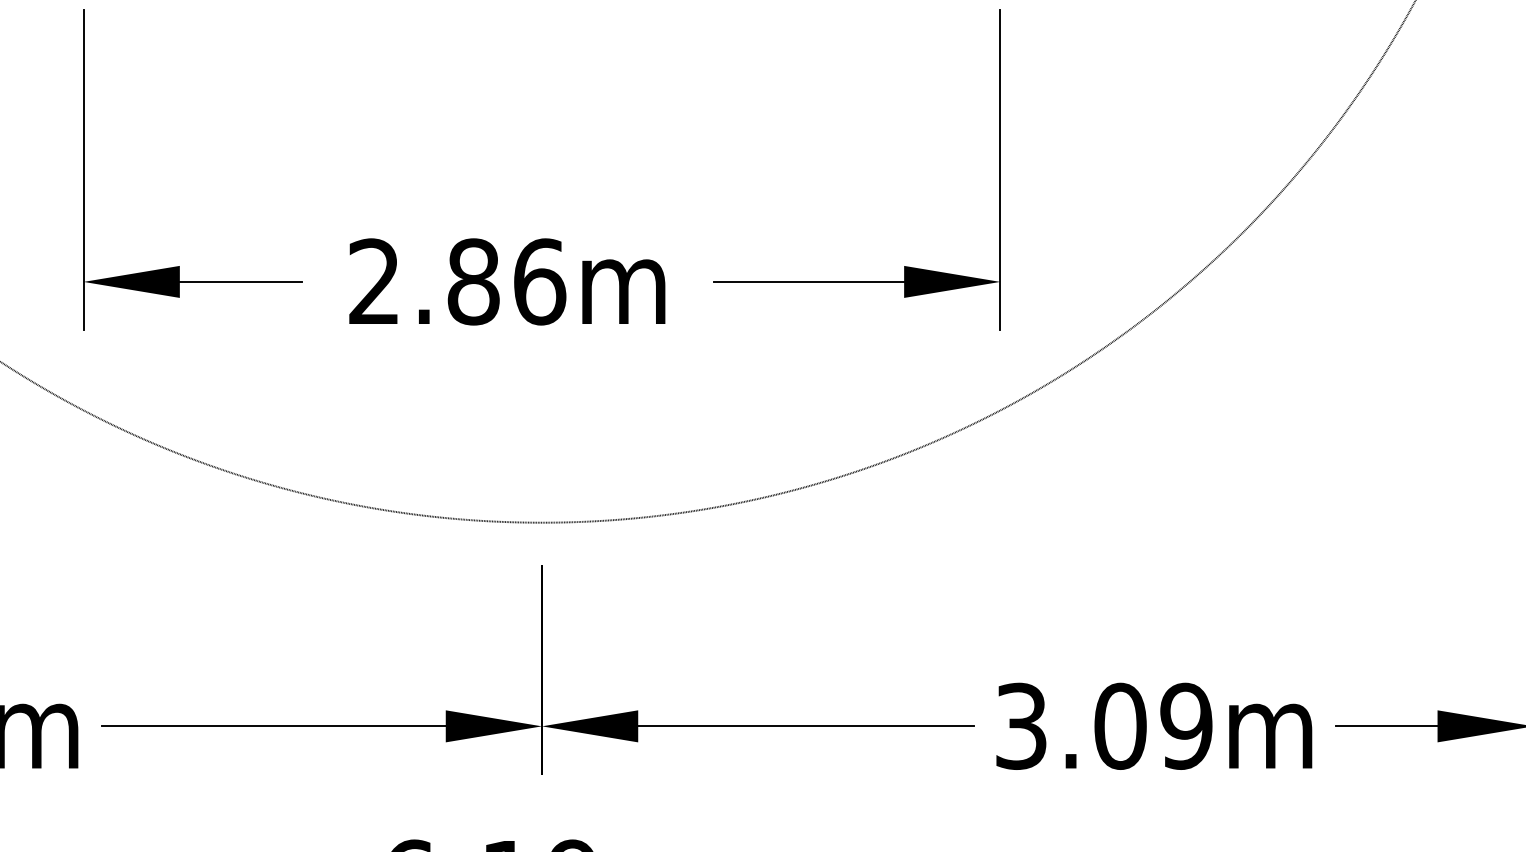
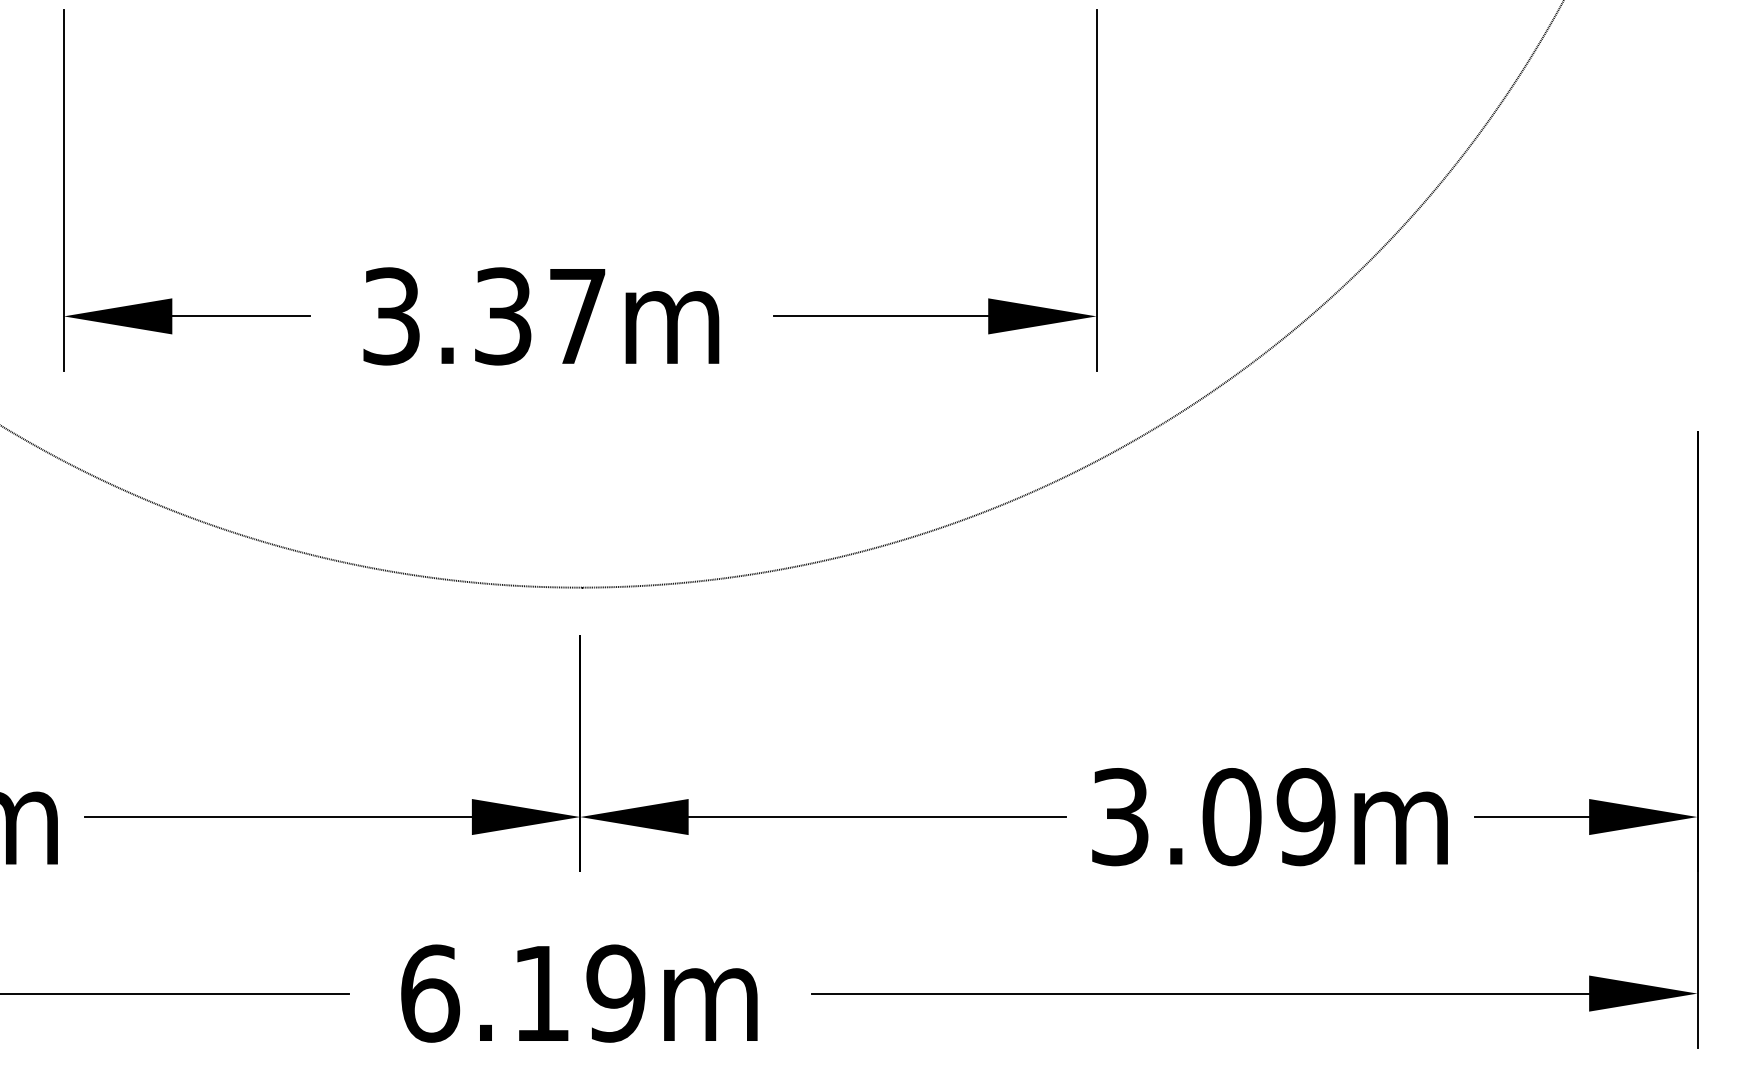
text: (457, 282) -> (485, 316), 2.86m -> 3.37m

